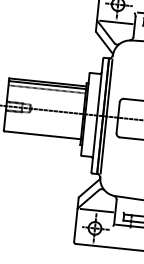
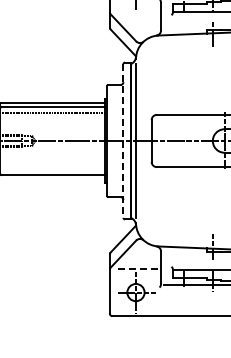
line: (115, 22) -> (135, 13), removed
line: (97, 115) -> (123, 141), solid -> dashed
line: (97, 210) -> (136, 268), solid -> dashed

